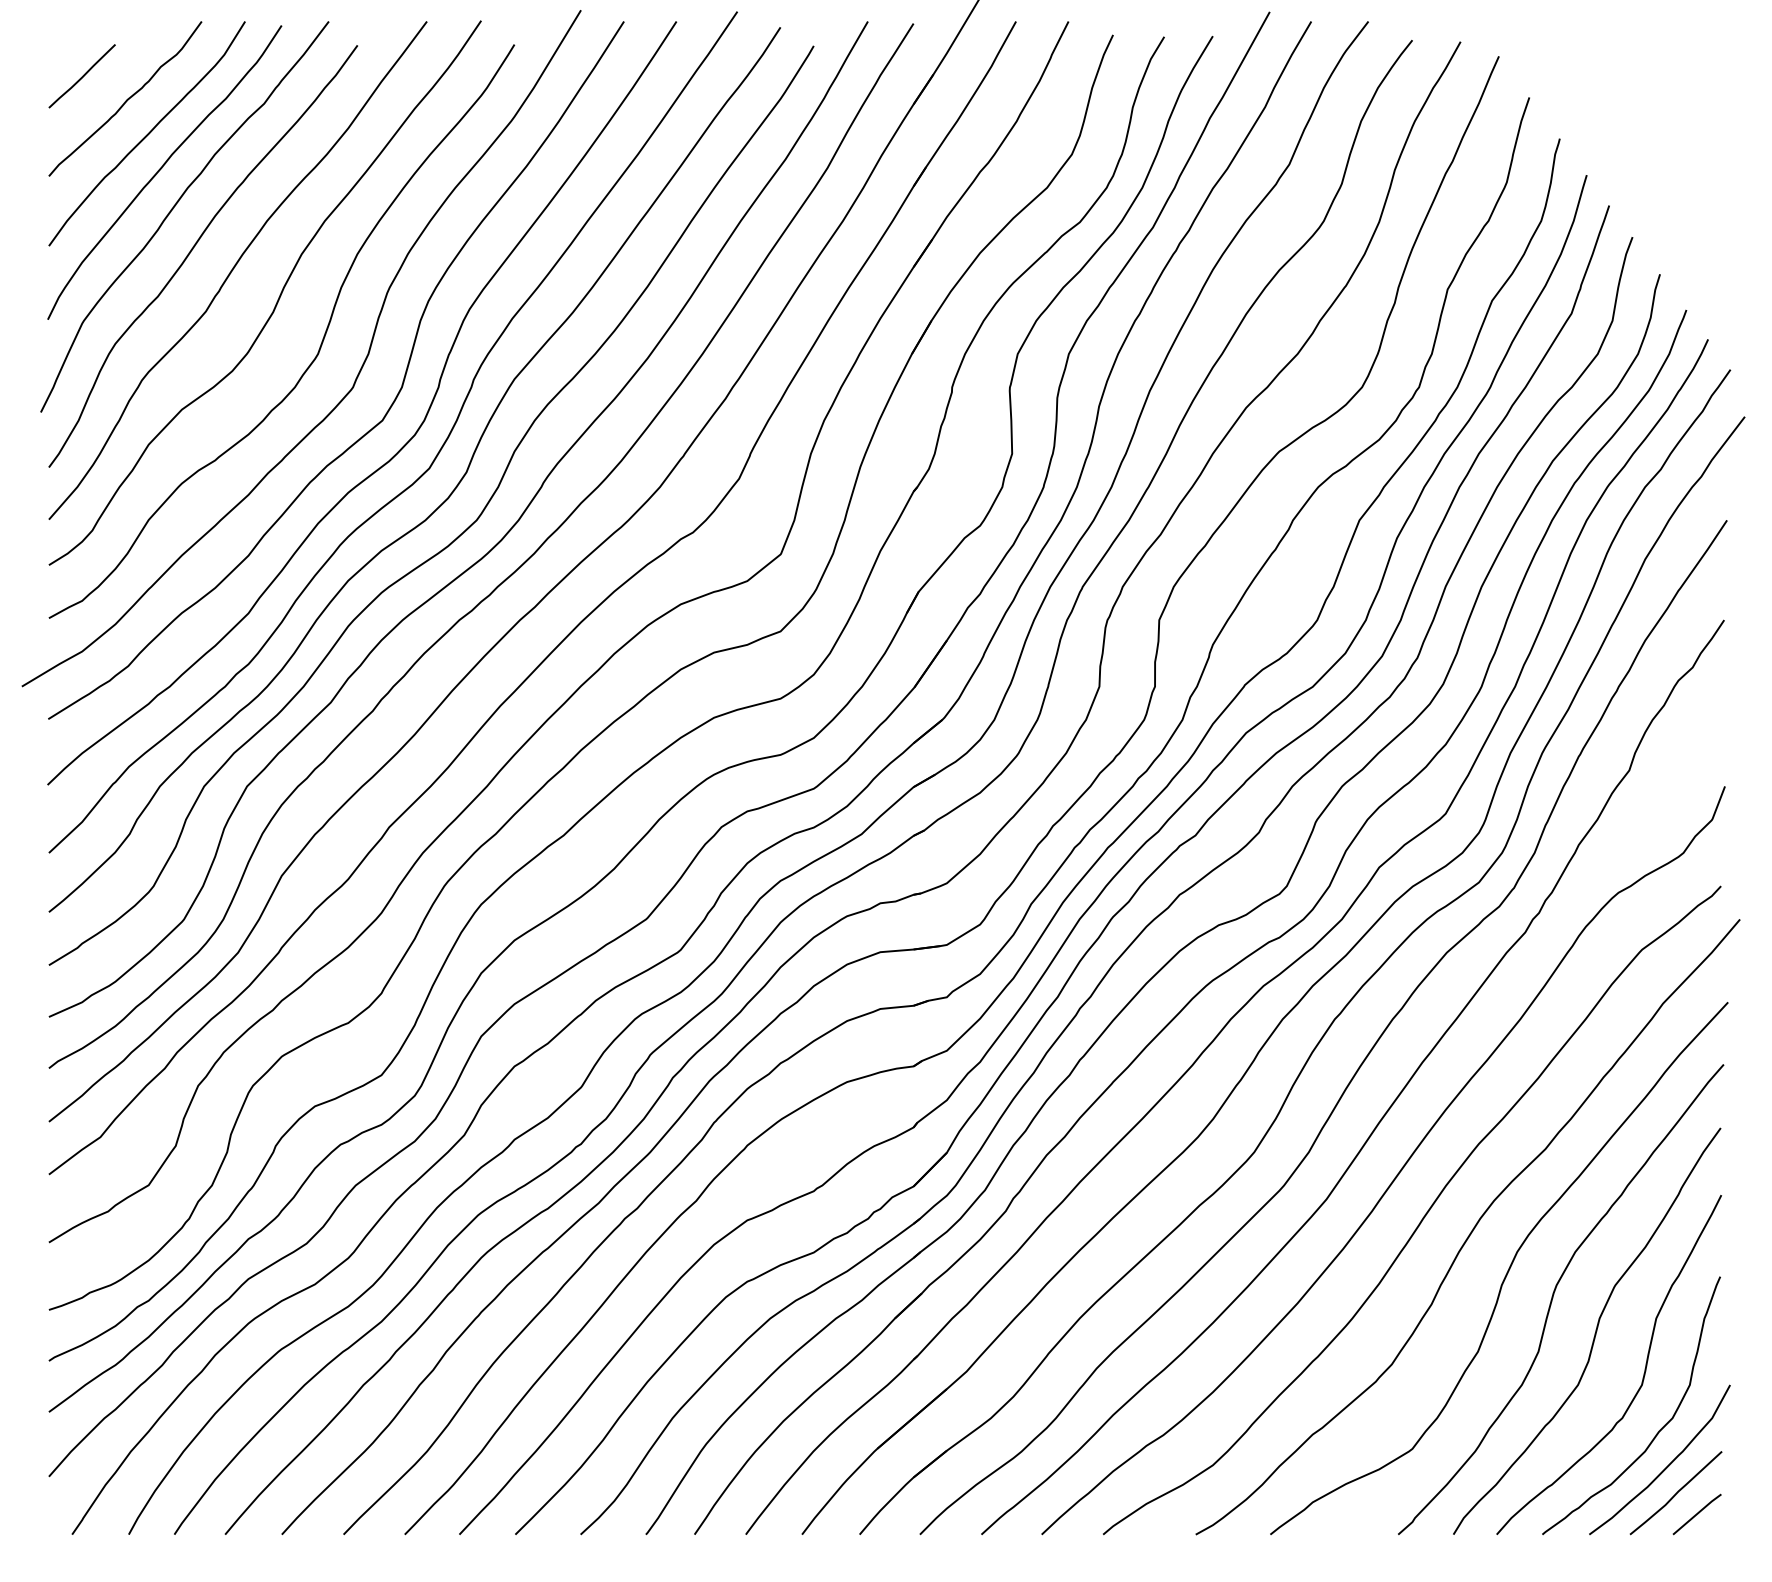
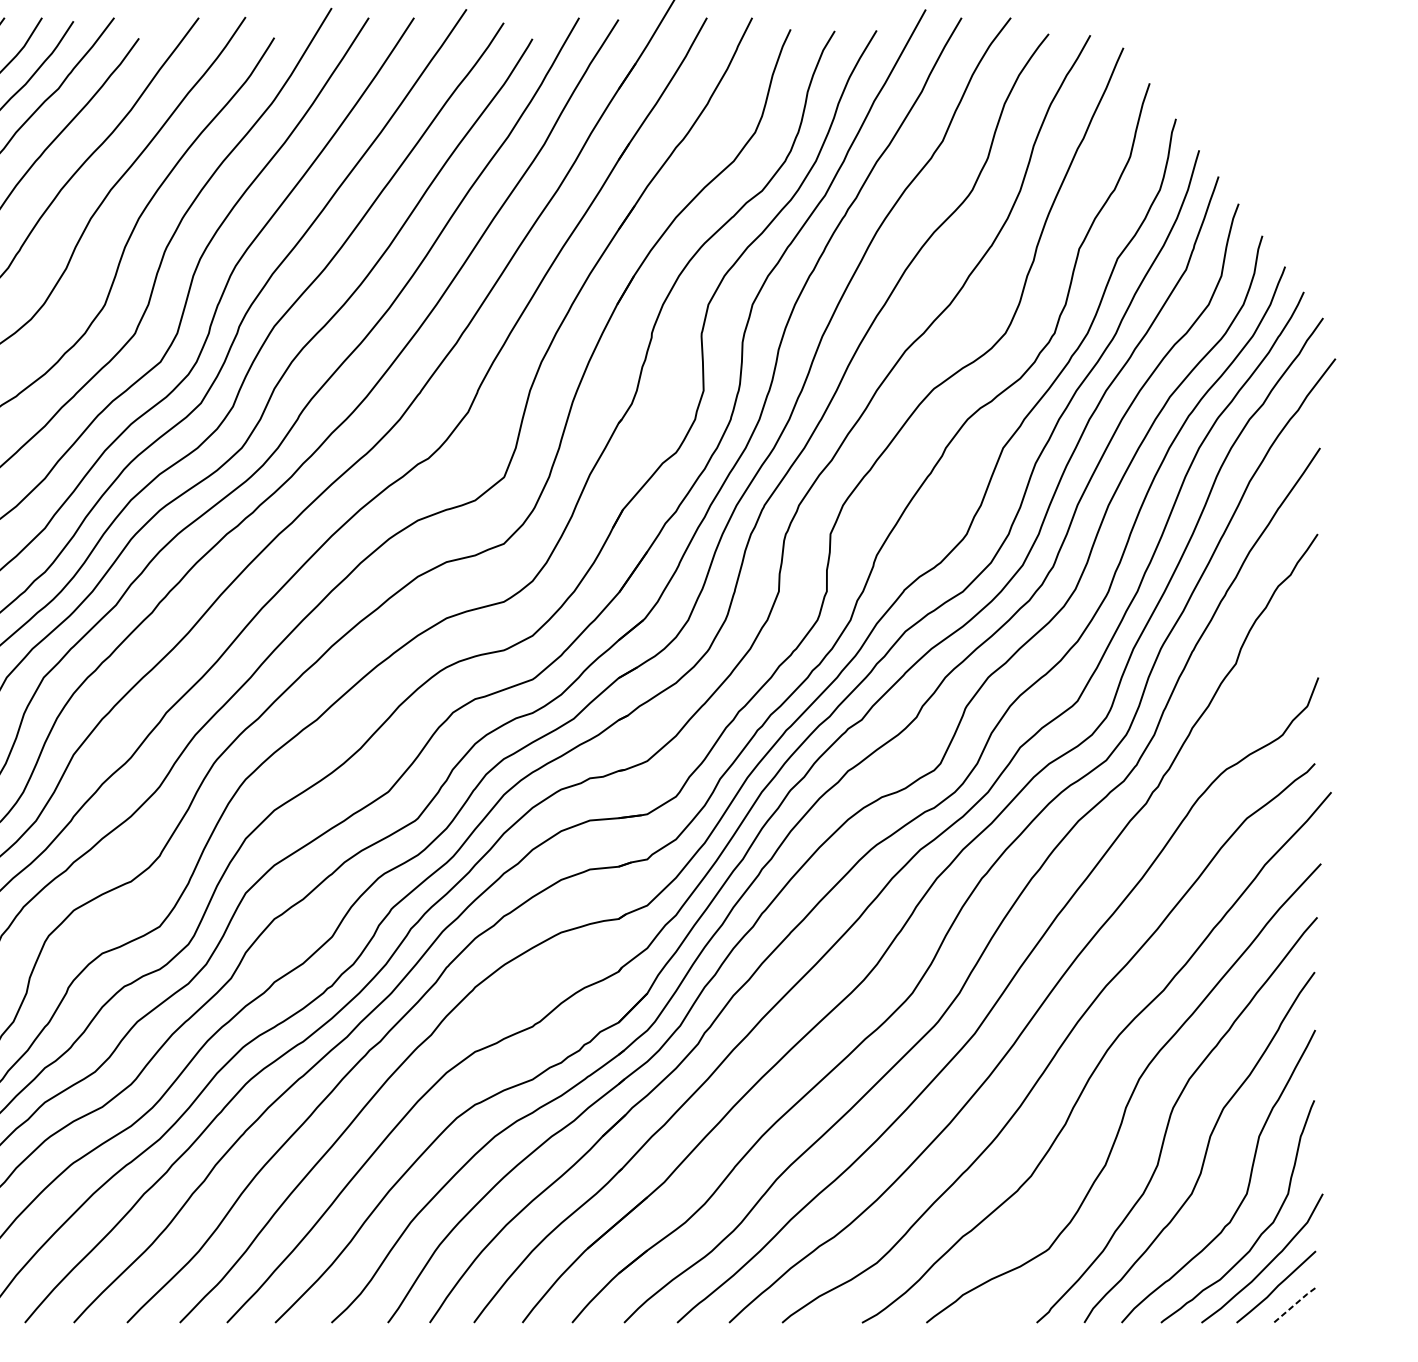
line: (1696, 1514) -> (1293, 1305), solid -> dashed

